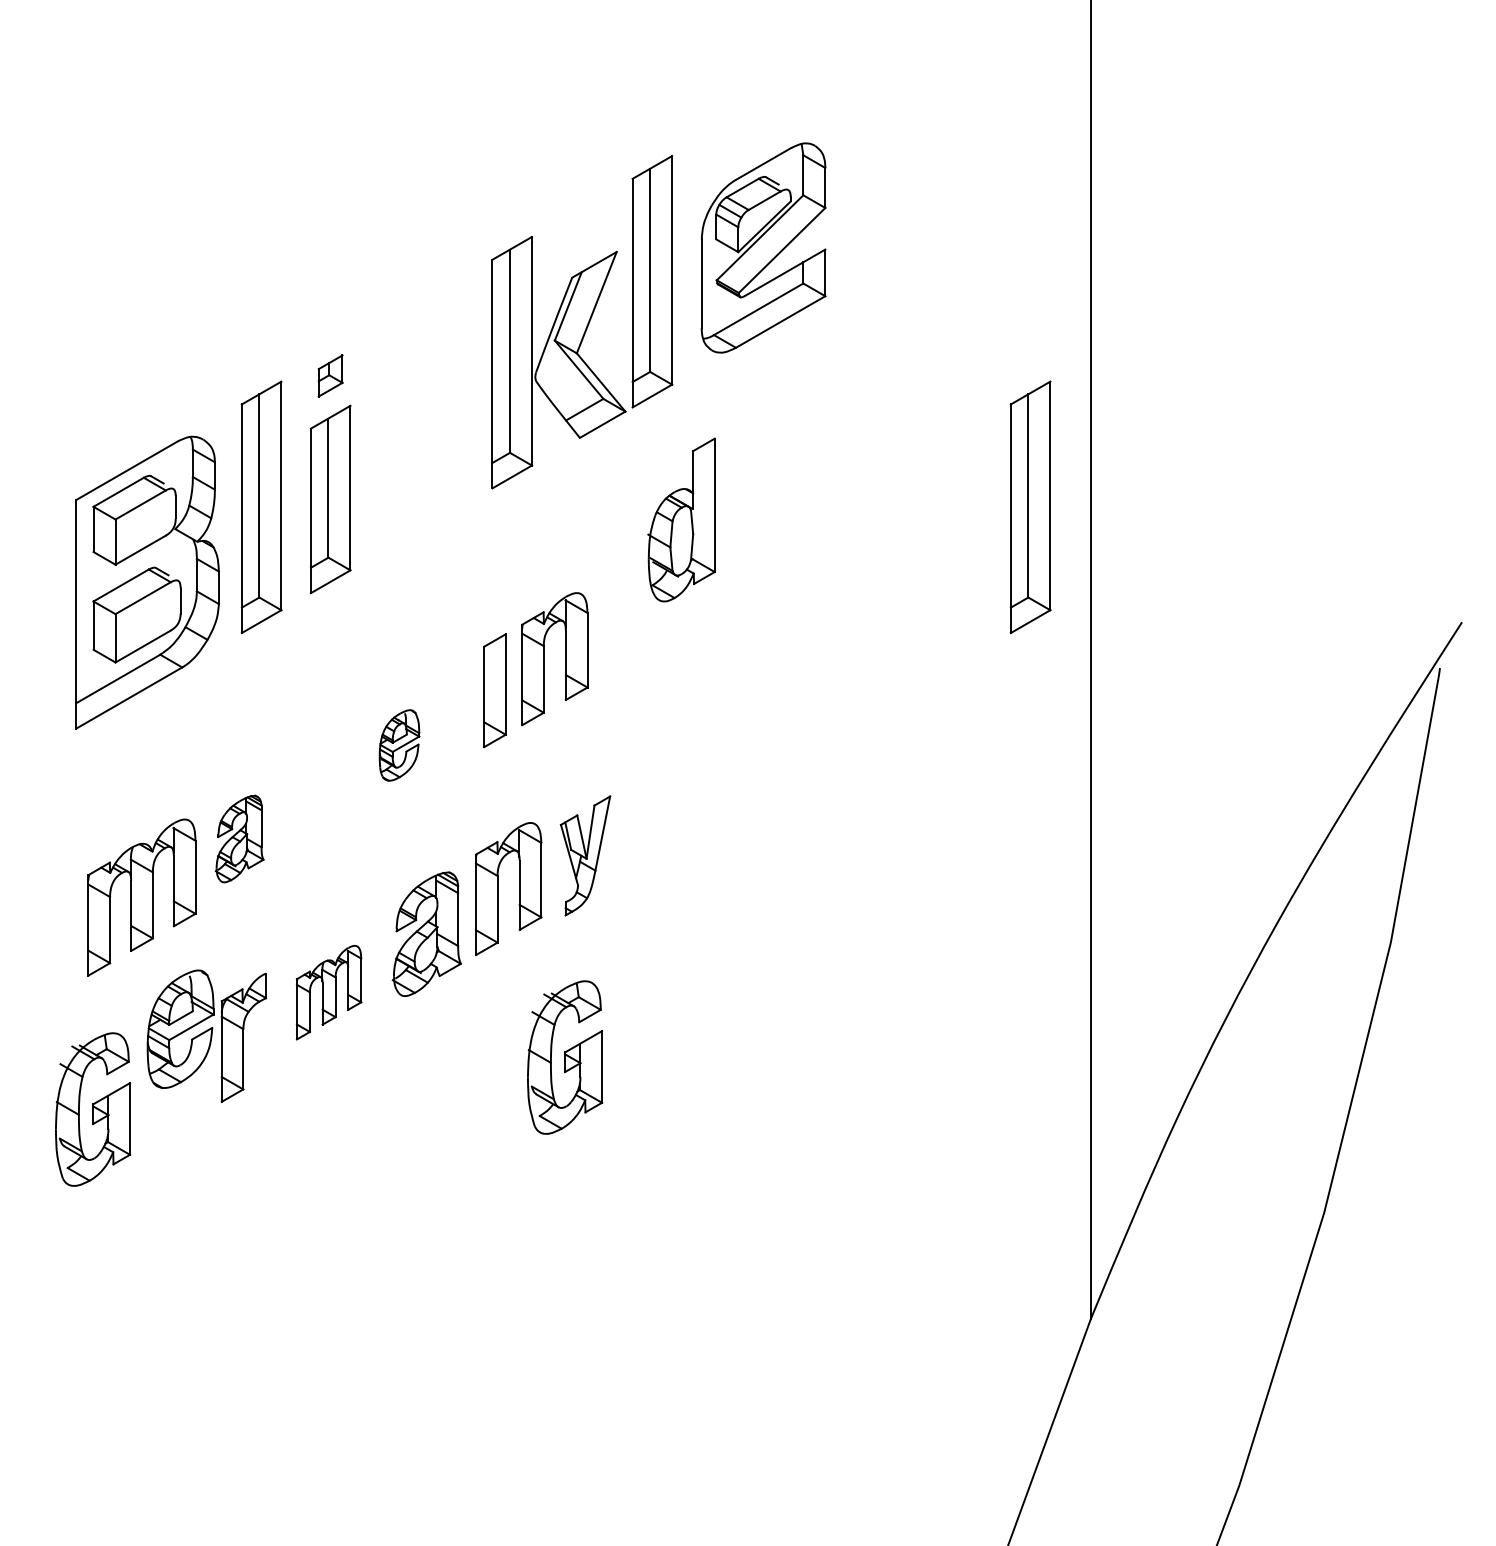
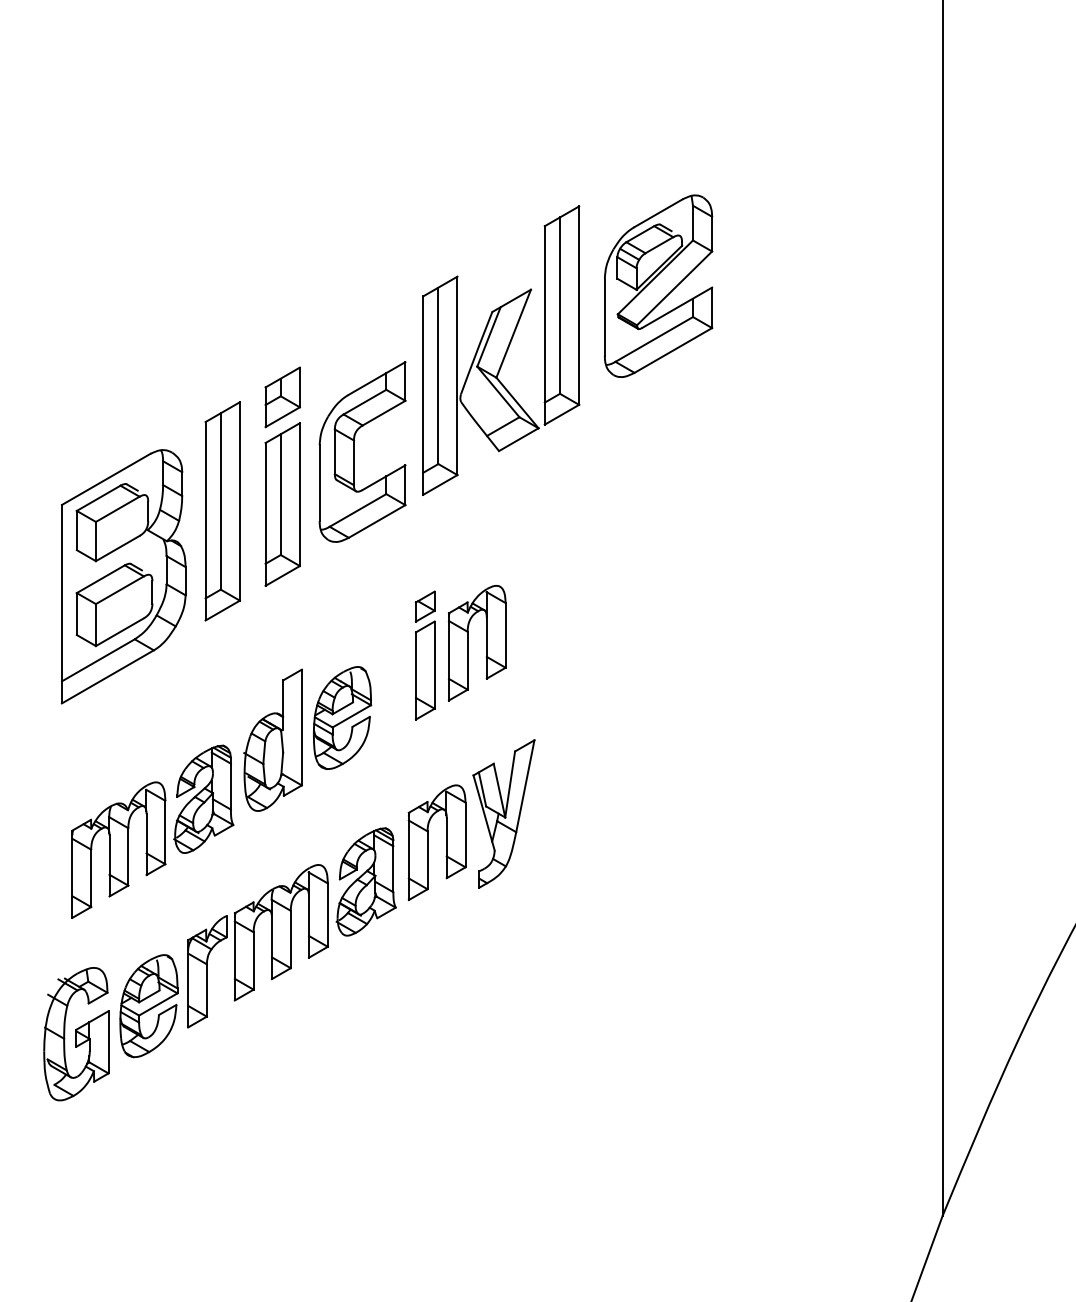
part: (330, 375) -> (282, 396), size x1.67
part: (413, 438) -> (354, 451), added
part: (1030, 507) -> (890, 511), removed
part: (681, 519) -> (272, 739), moved
part: (494, 616) -> (424, 606), added
part: (399, 745) -> (342, 718), size x1.67
part: (239, 838) -> (203, 798), size x1.43
part: (585, 855) -> (503, 813), size x1.43
part: (328, 992) -> (280, 932), size x1.67
part: (180, 1029) -> (148, 1006), moved
part: (565, 1057) -> (486, 988), removed

